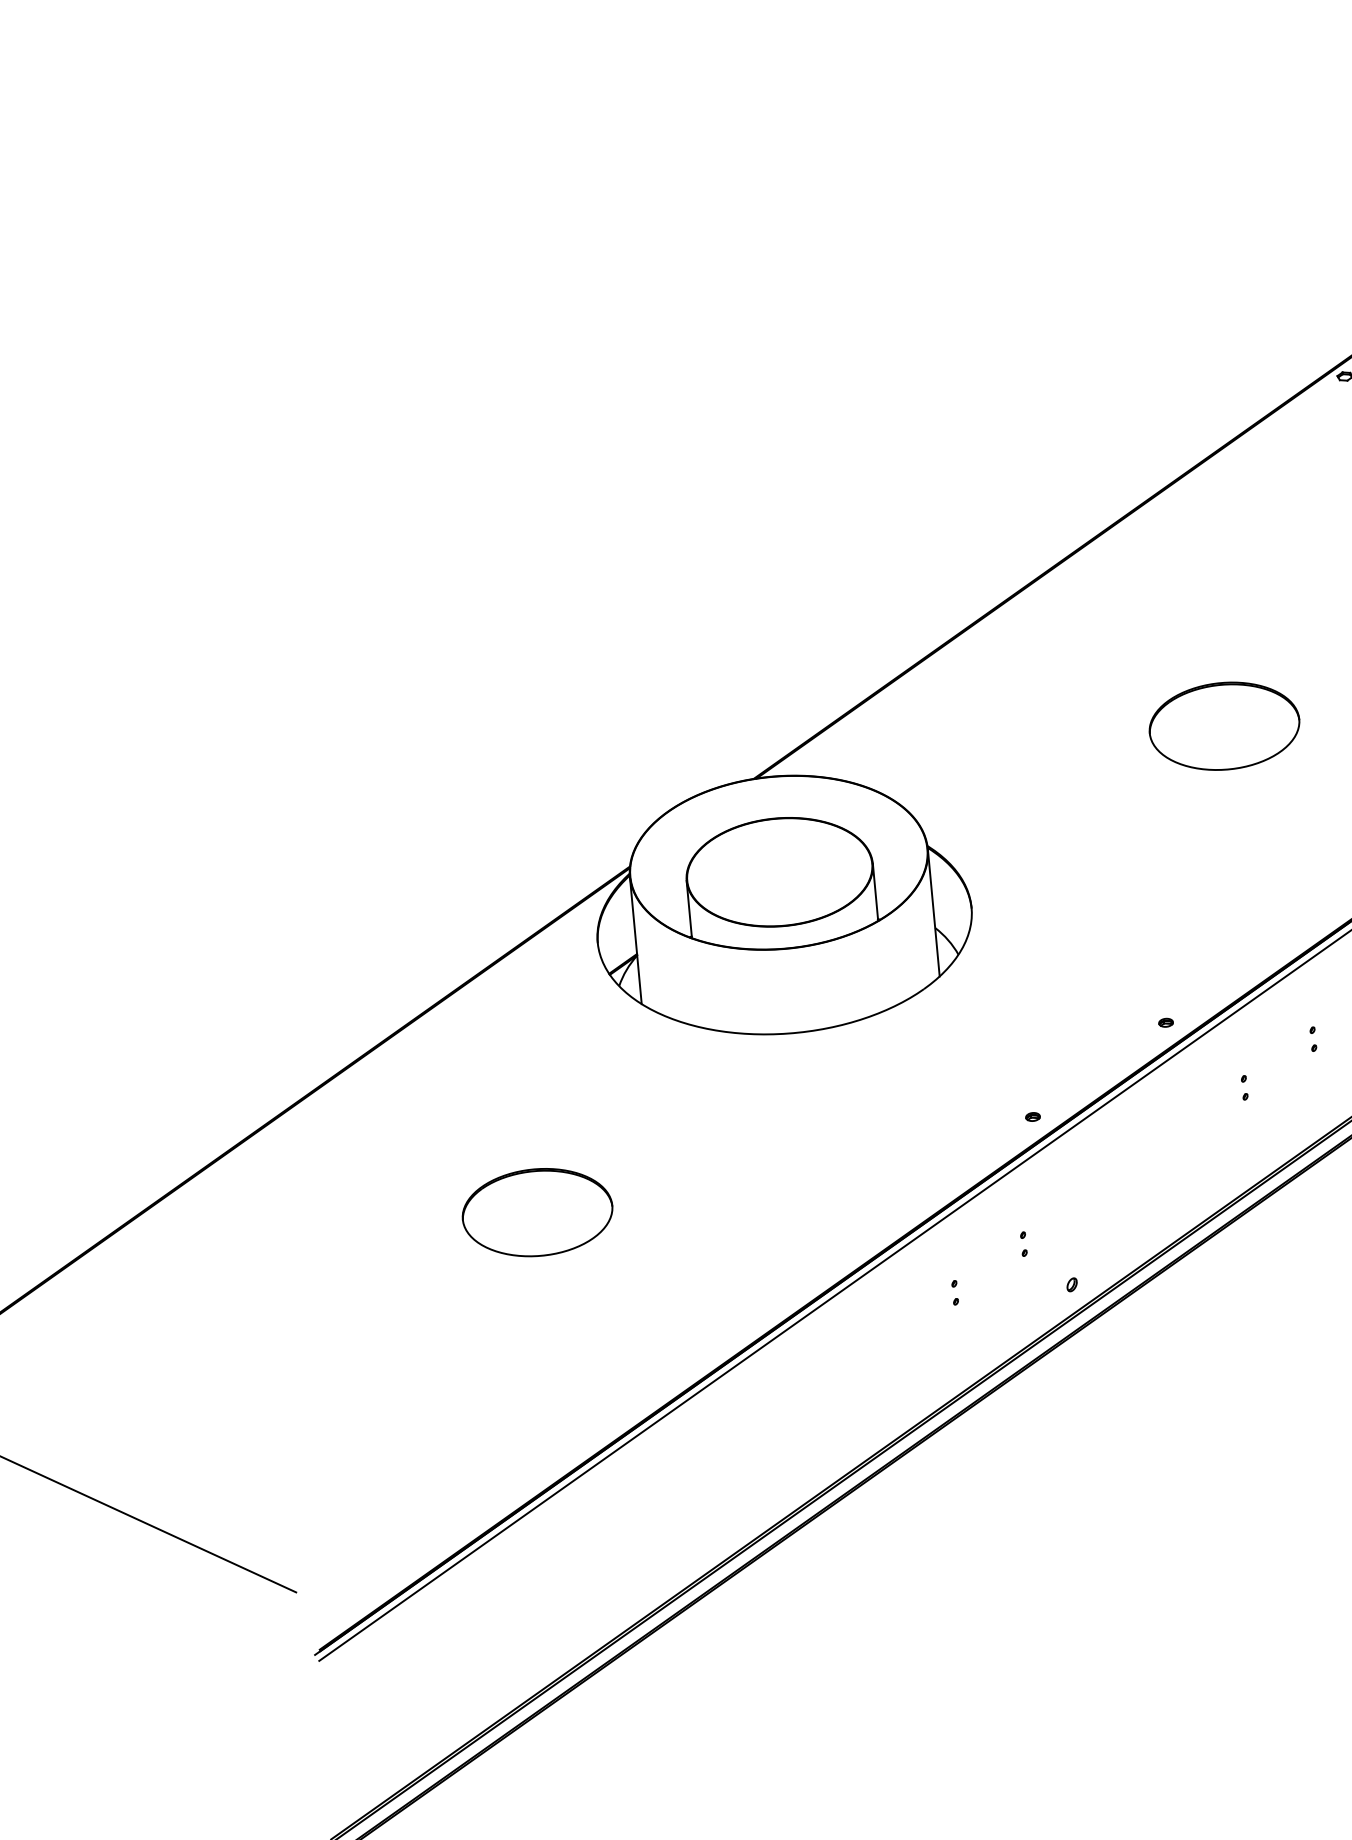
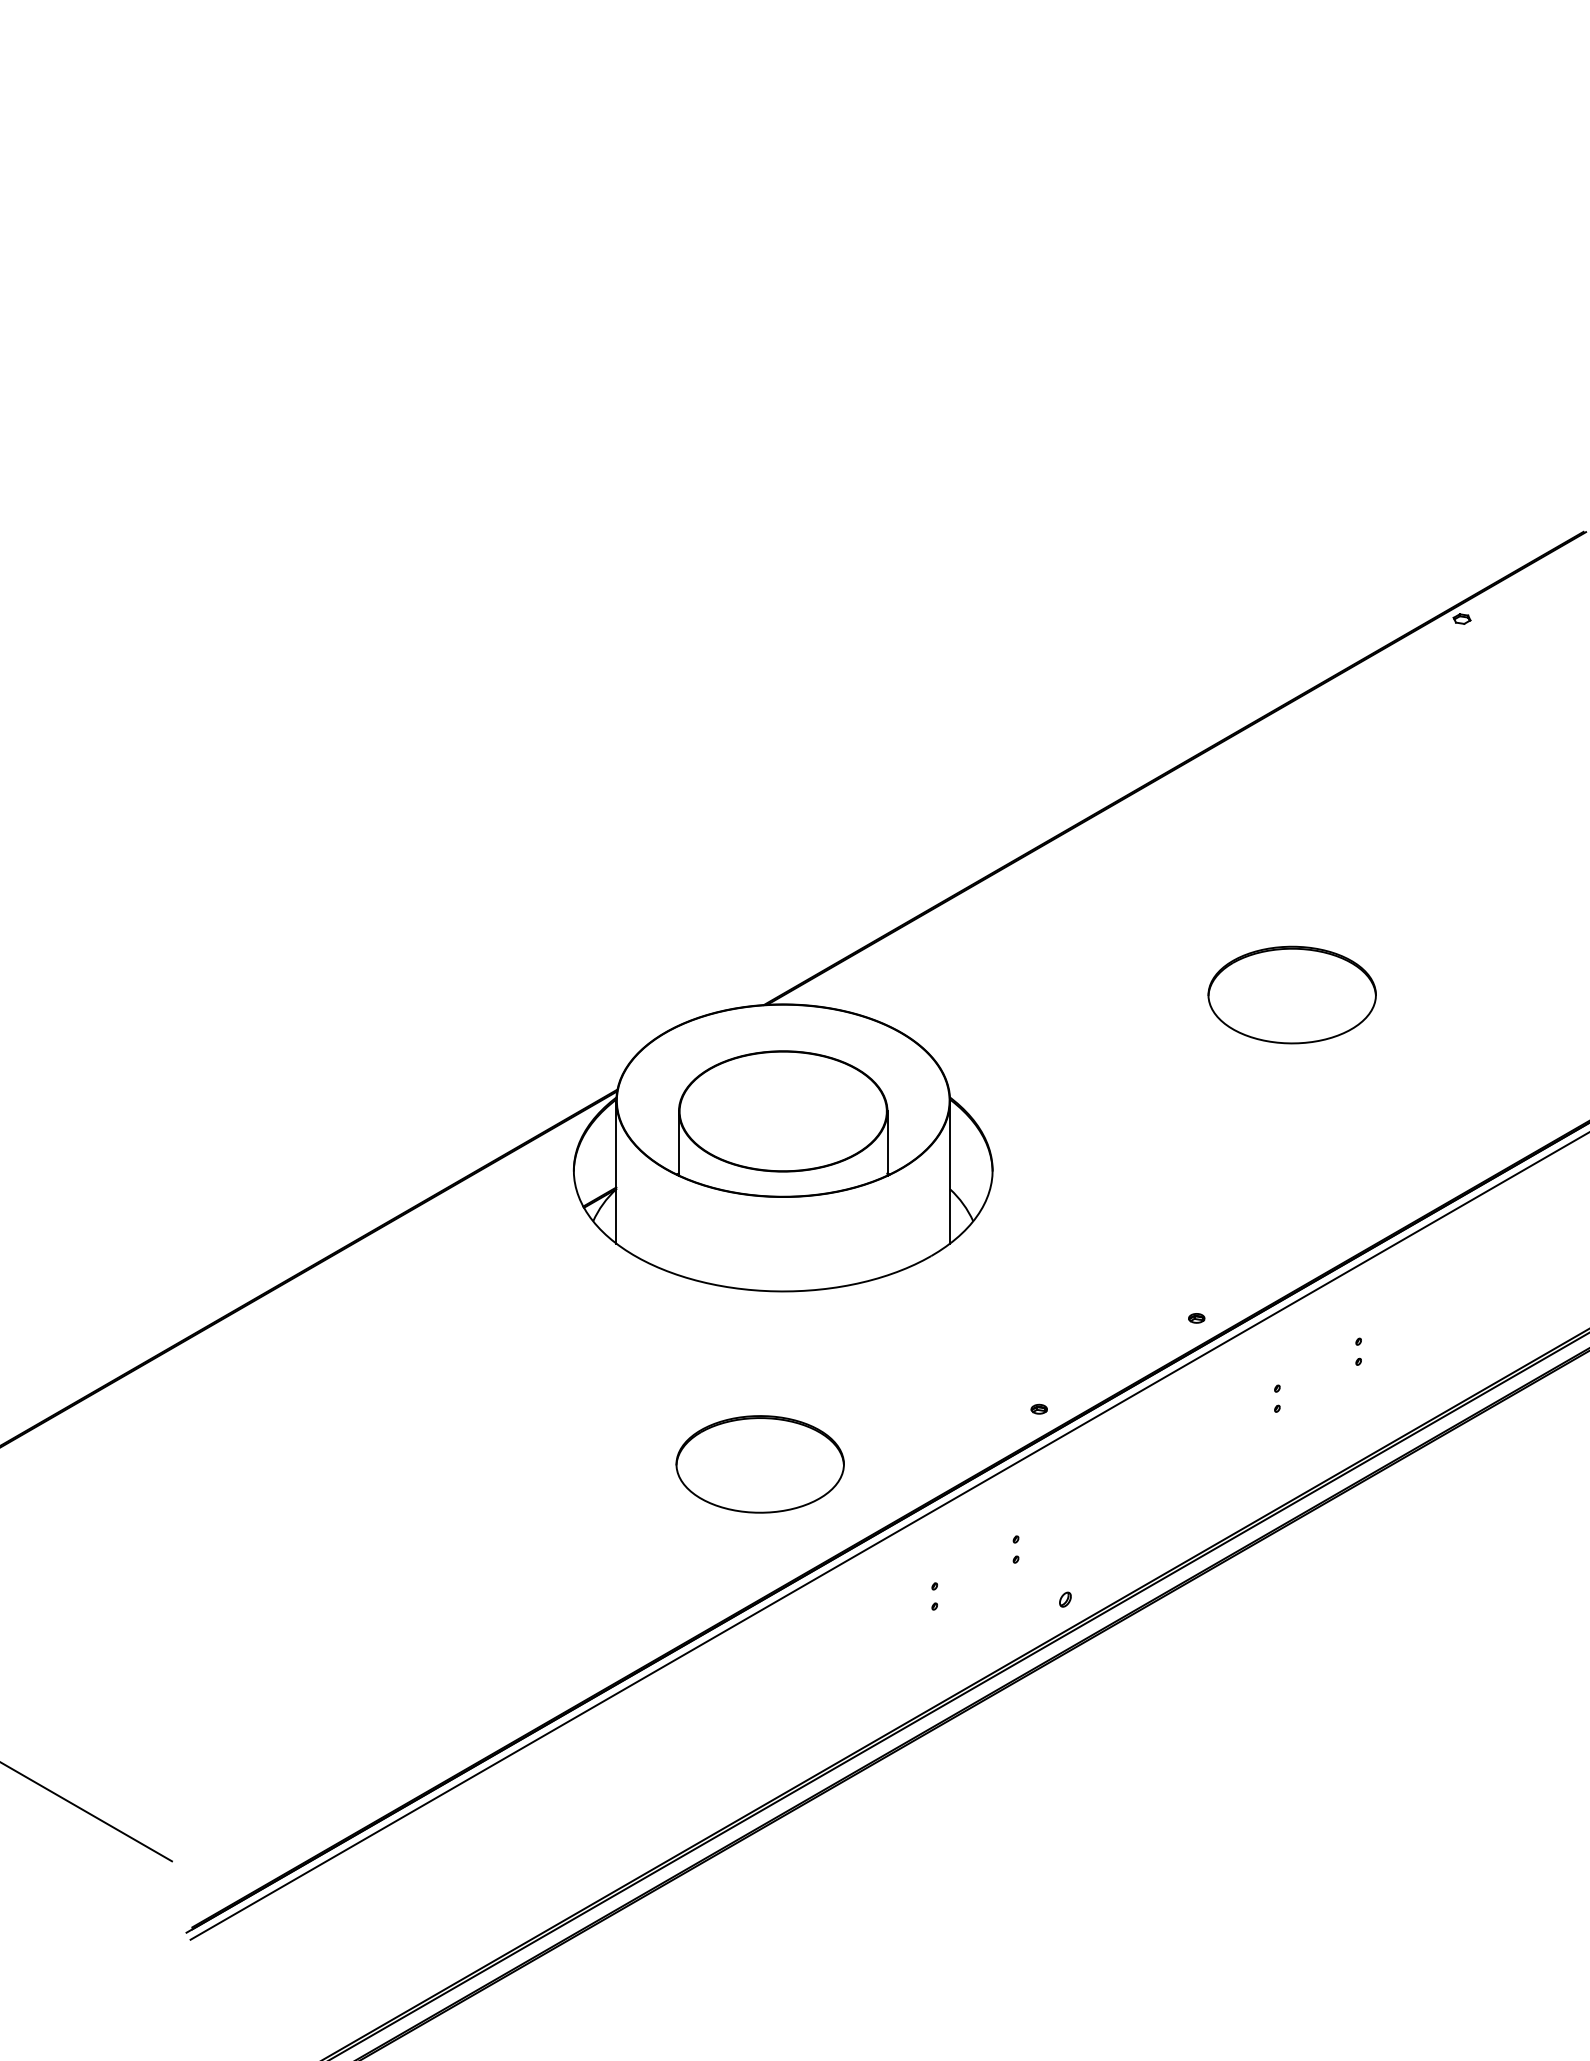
part: (536, 1212) -> (759, 1464), moved

